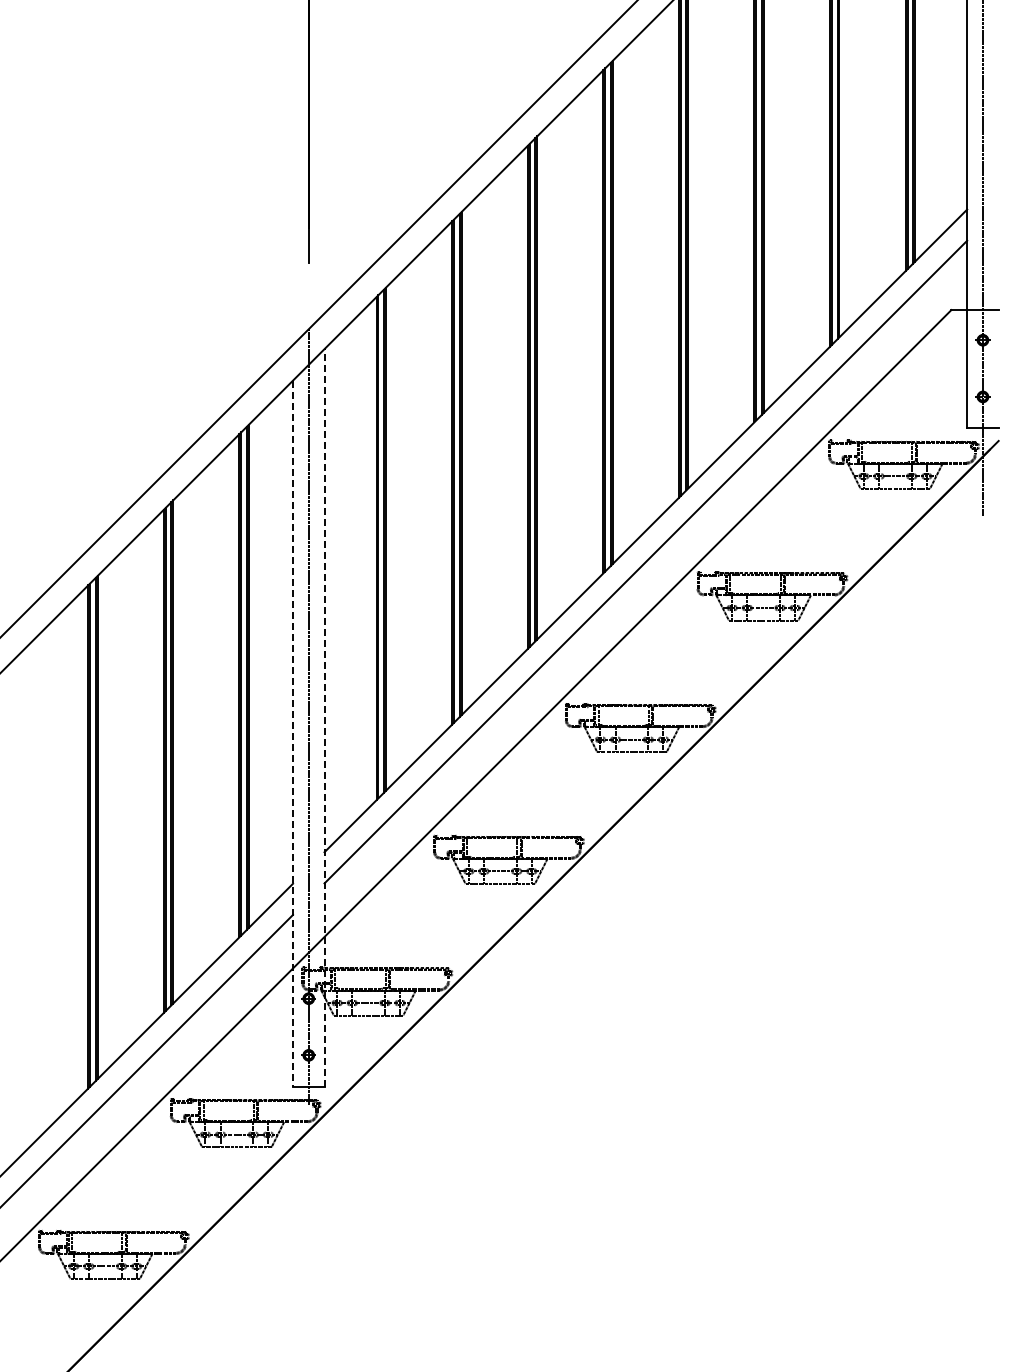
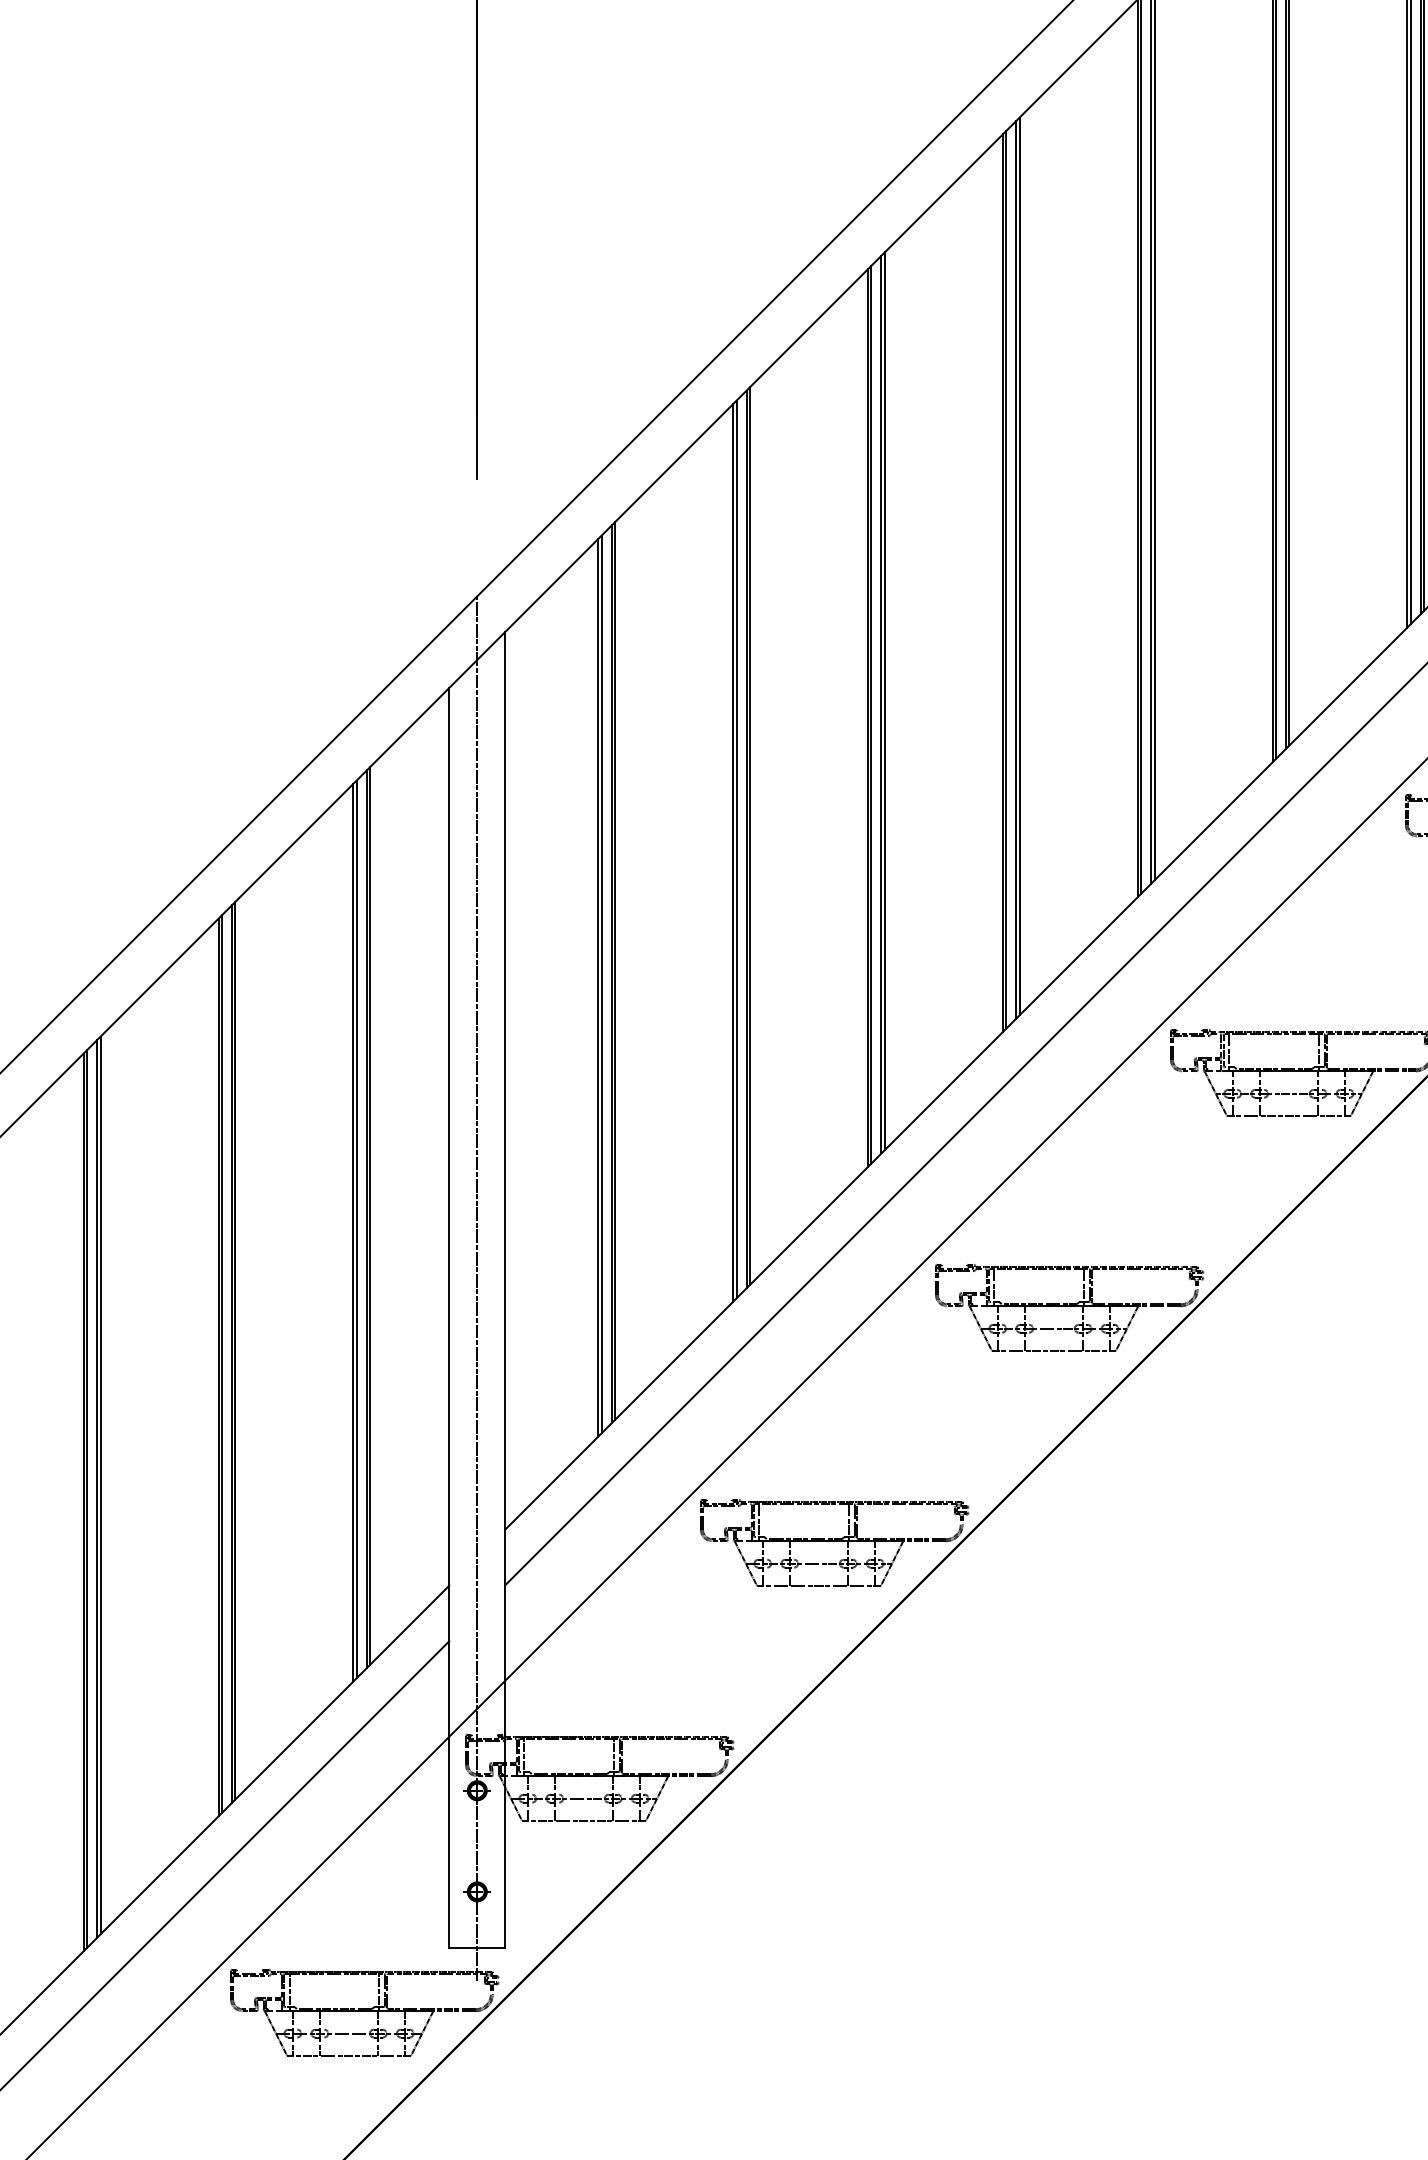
line: (324, 718) -> (505, 1290), dashed -> solid
line: (293, 734) -> (450, 1319), dashed -> solid

